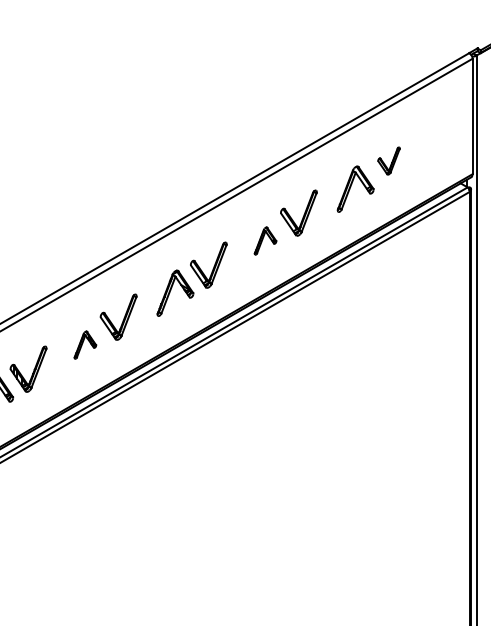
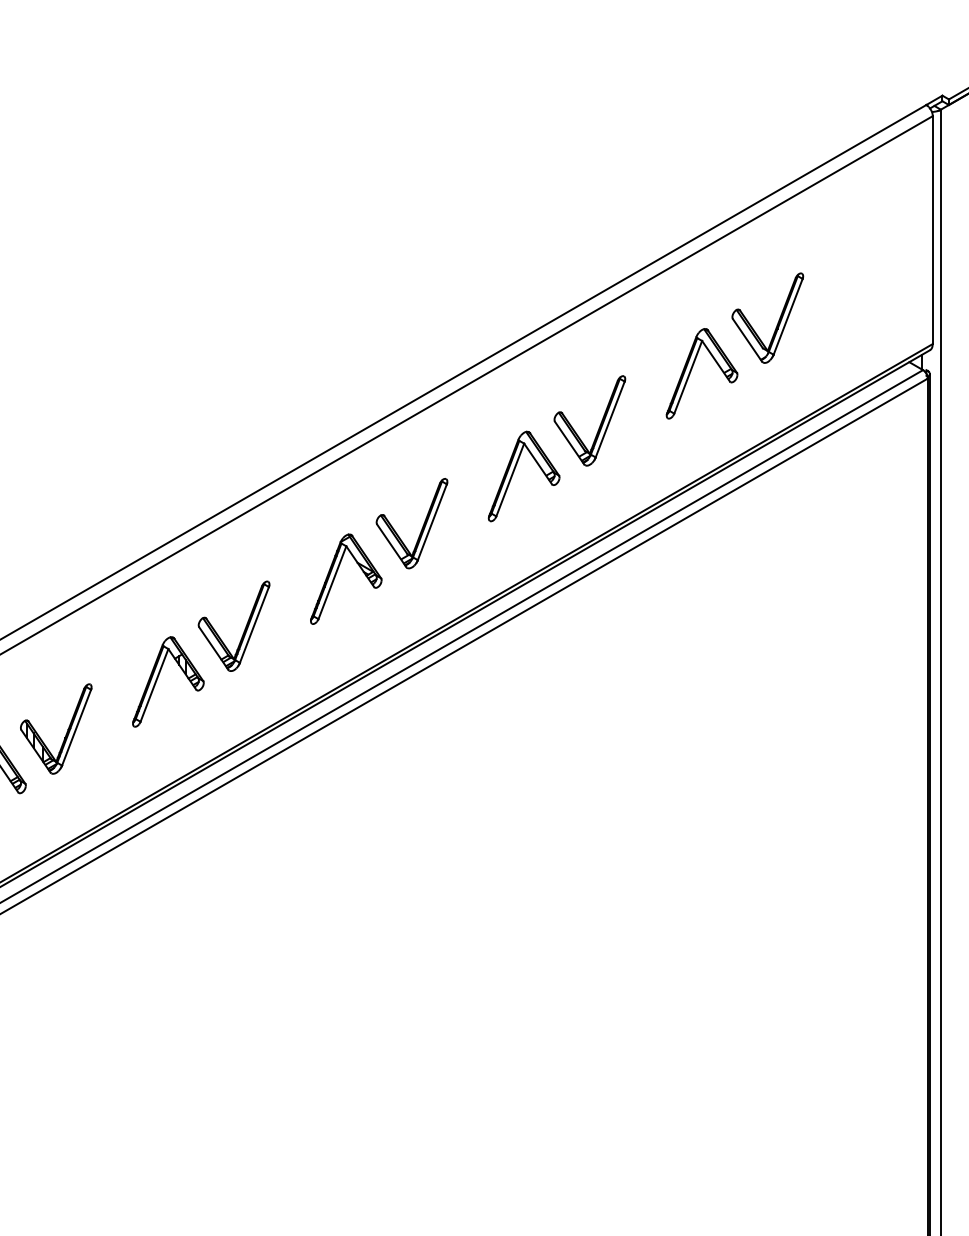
part: (388, 160) -> (766, 316), size x1.67
part: (265, 240) -> (523, 474), size x1.67
part: (85, 344) -> (168, 680), size x1.67

